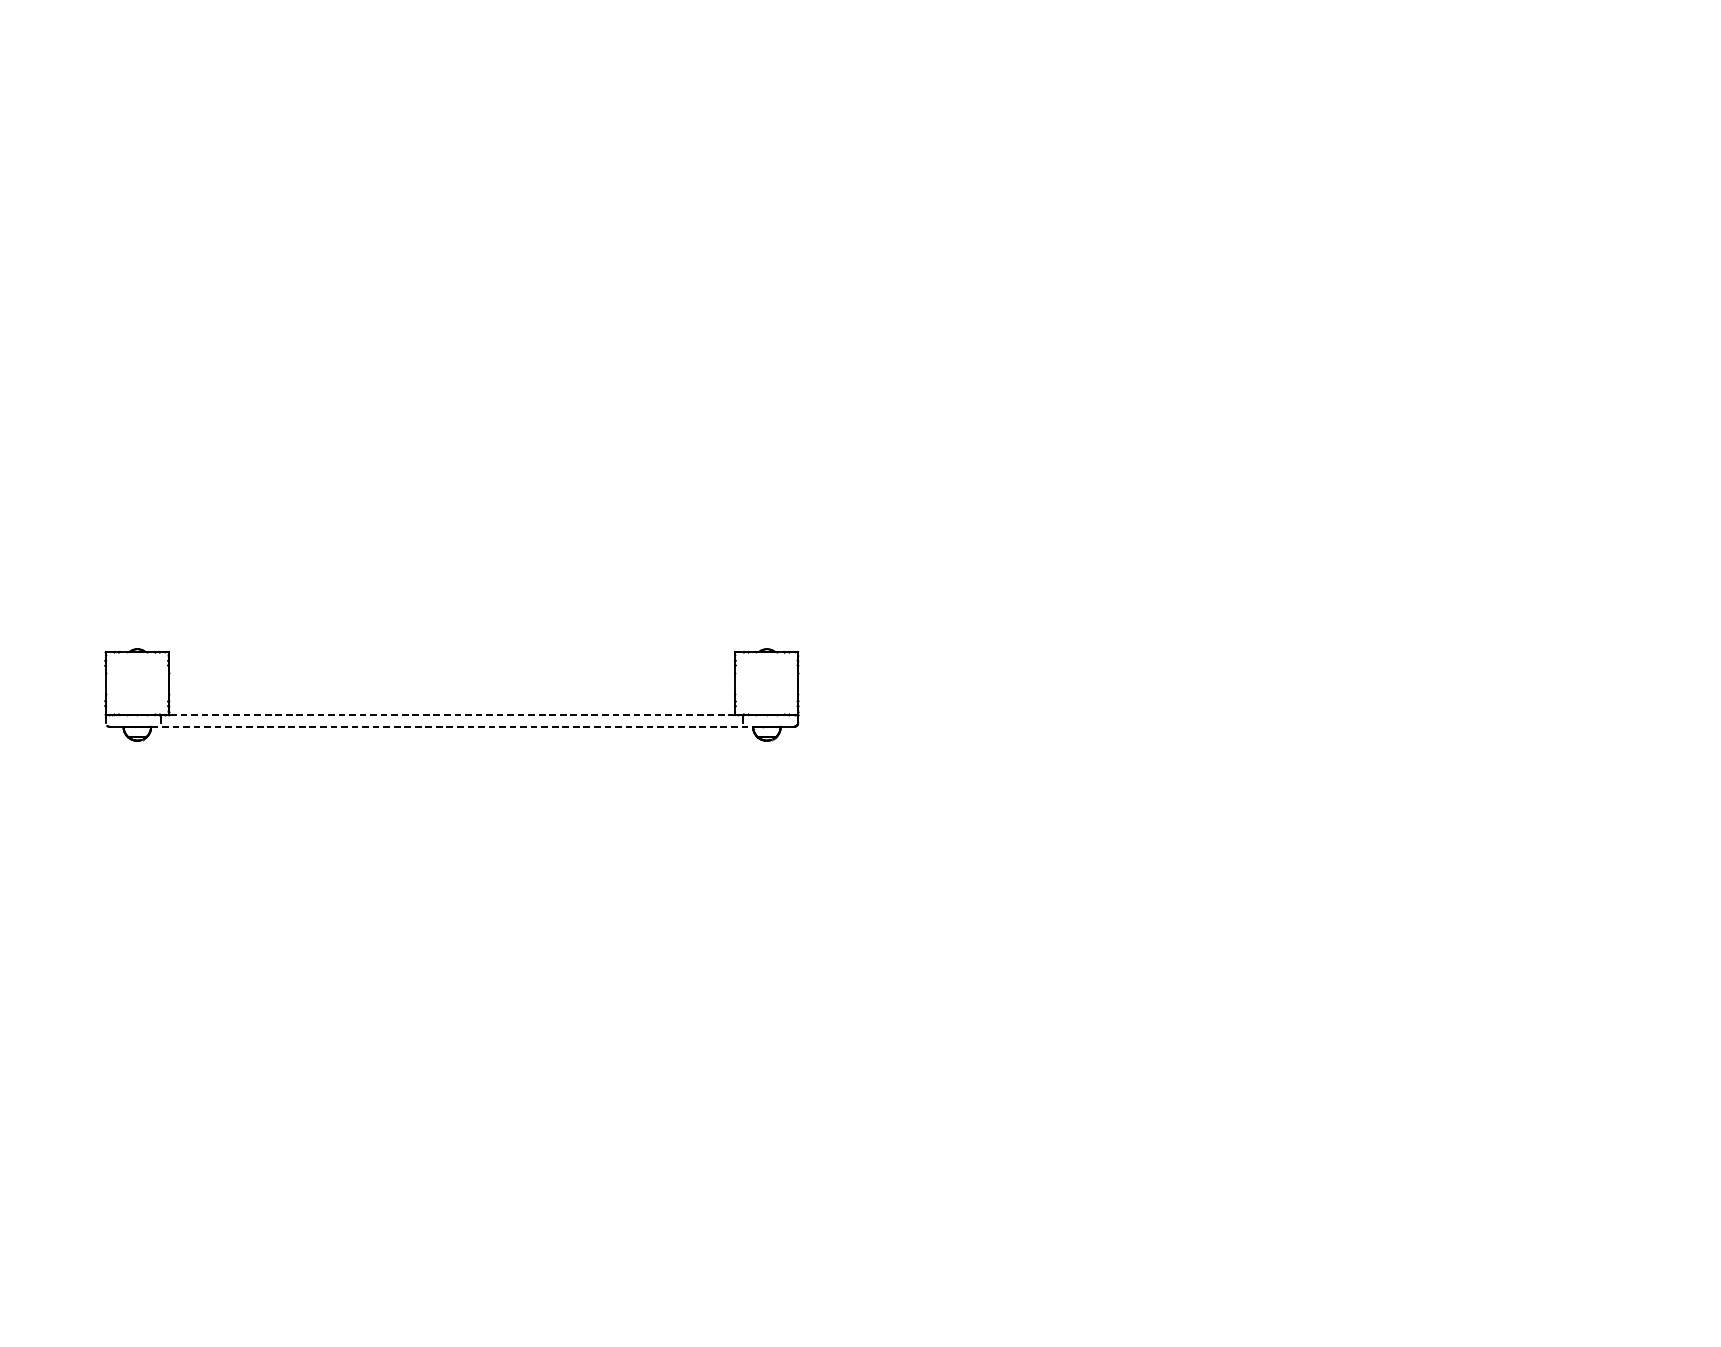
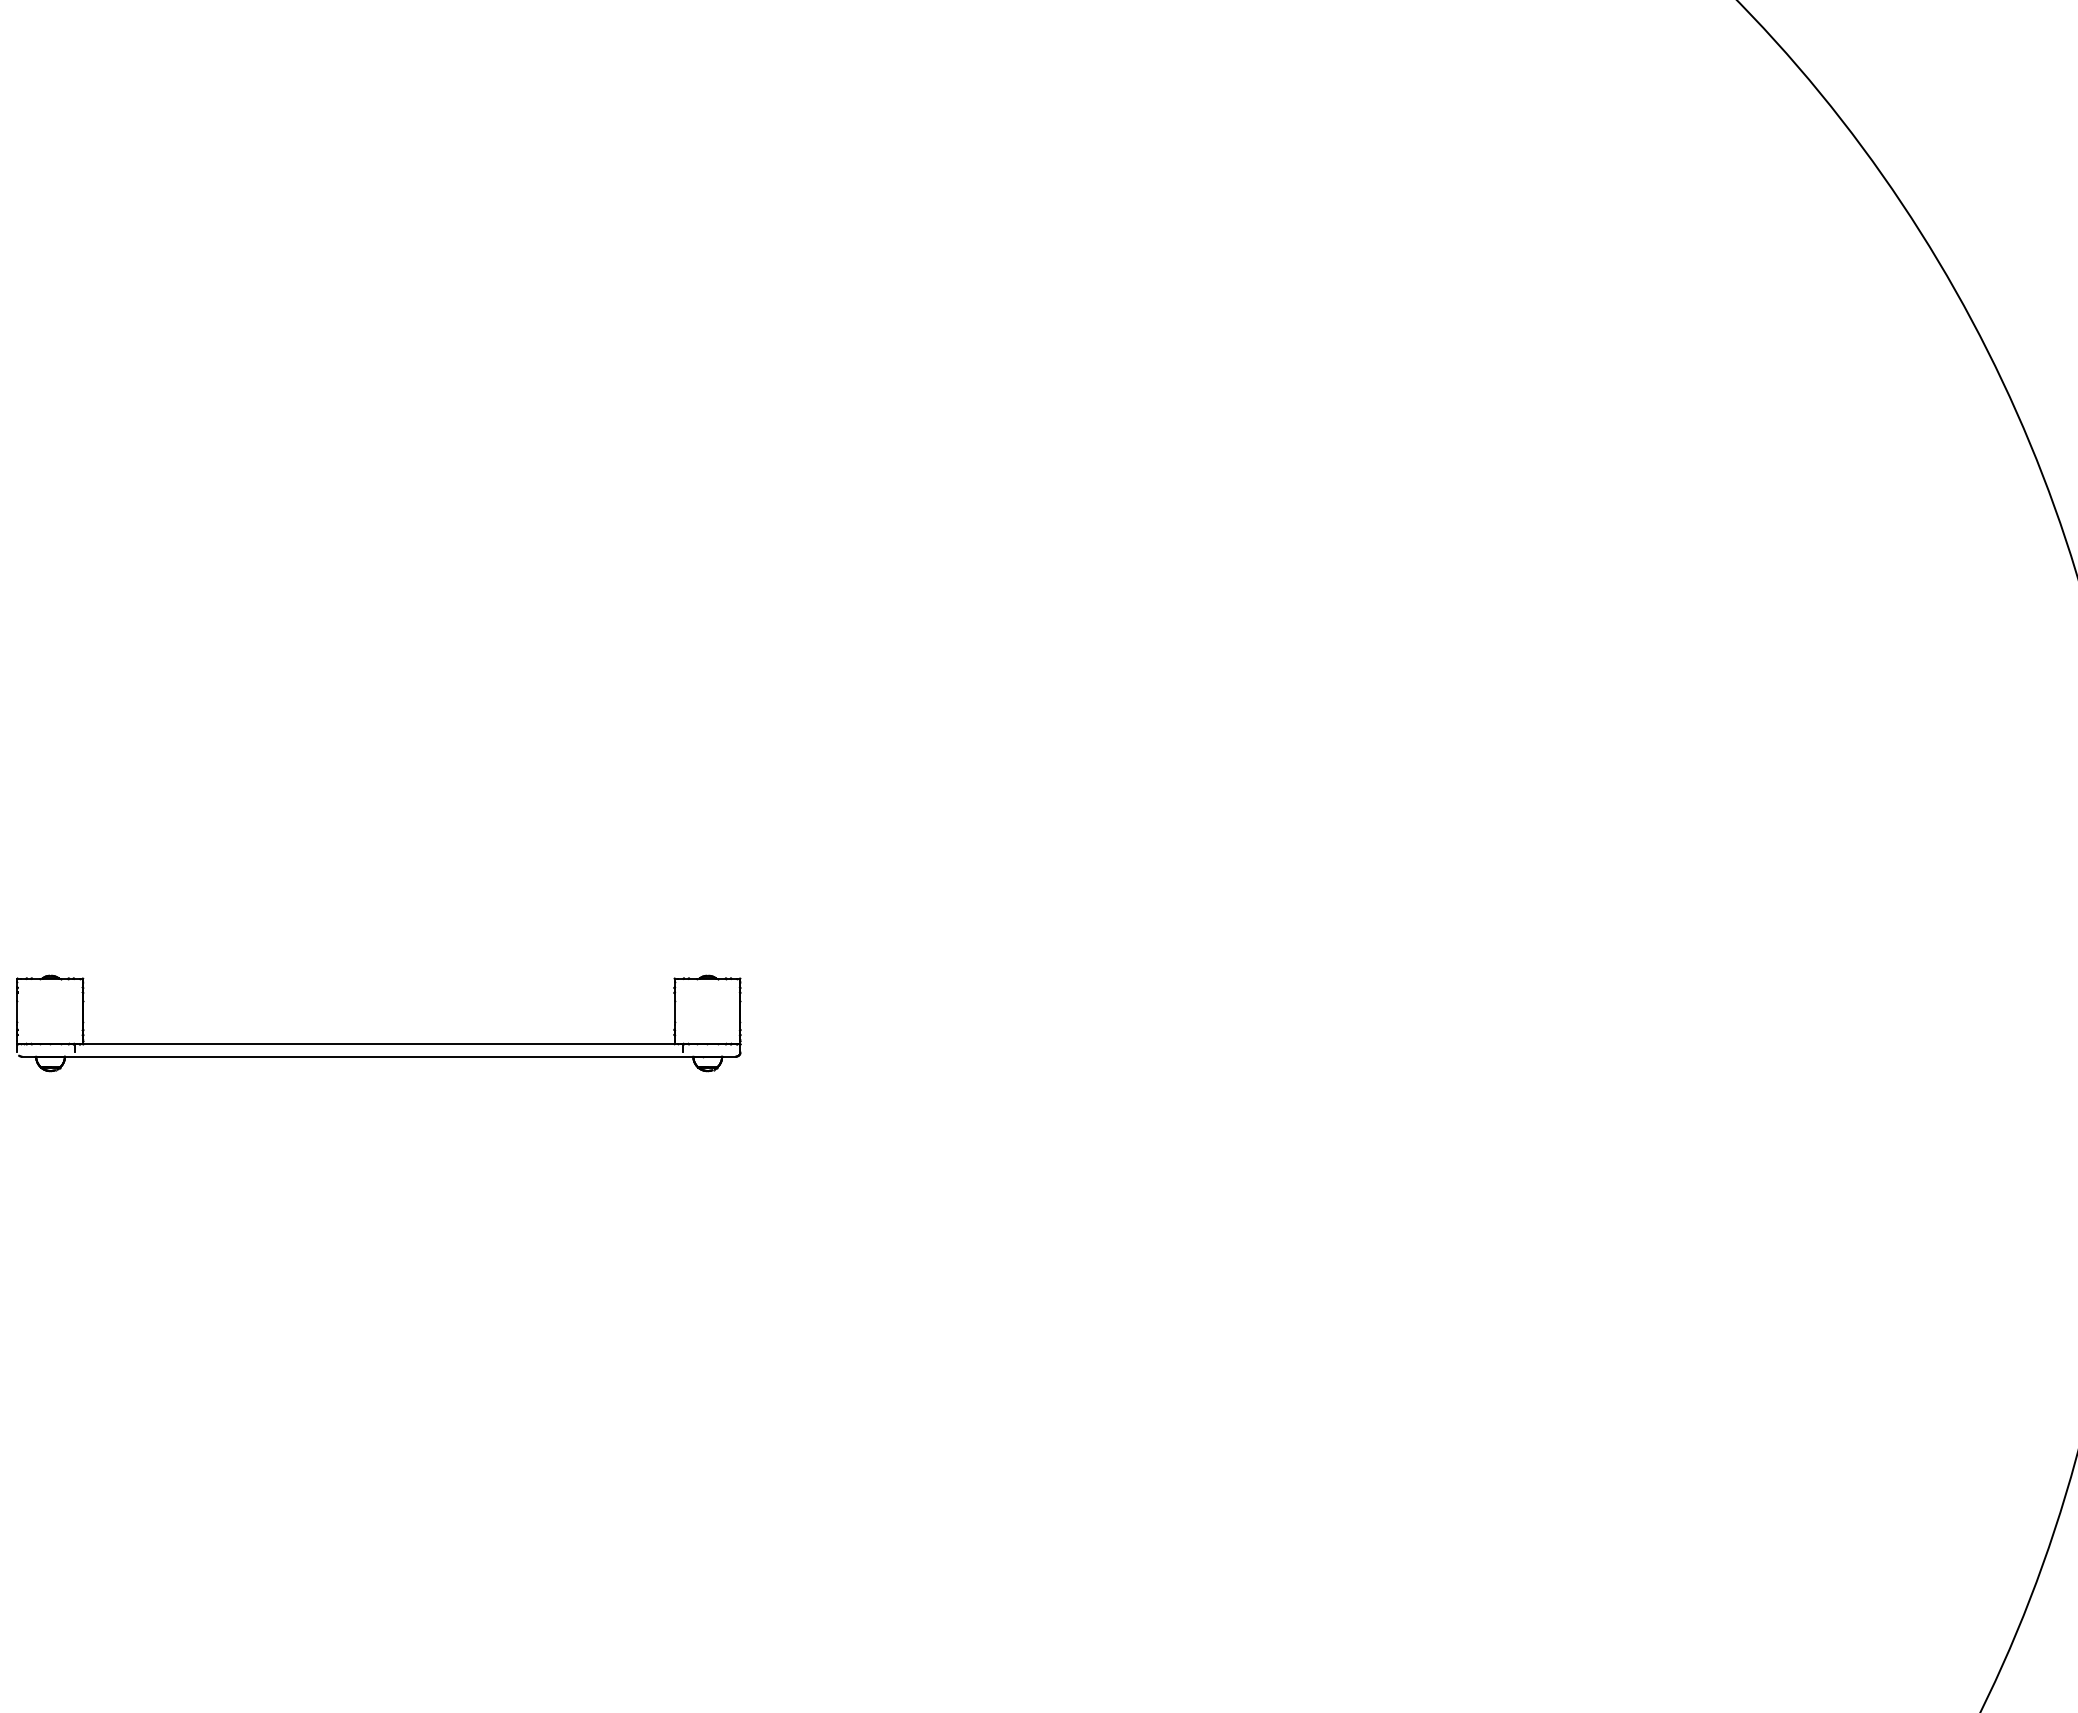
line: (451, 715) -> (378, 1044), dashed -> solid
line: (452, 726) -> (379, 1056), dashed -> solid

